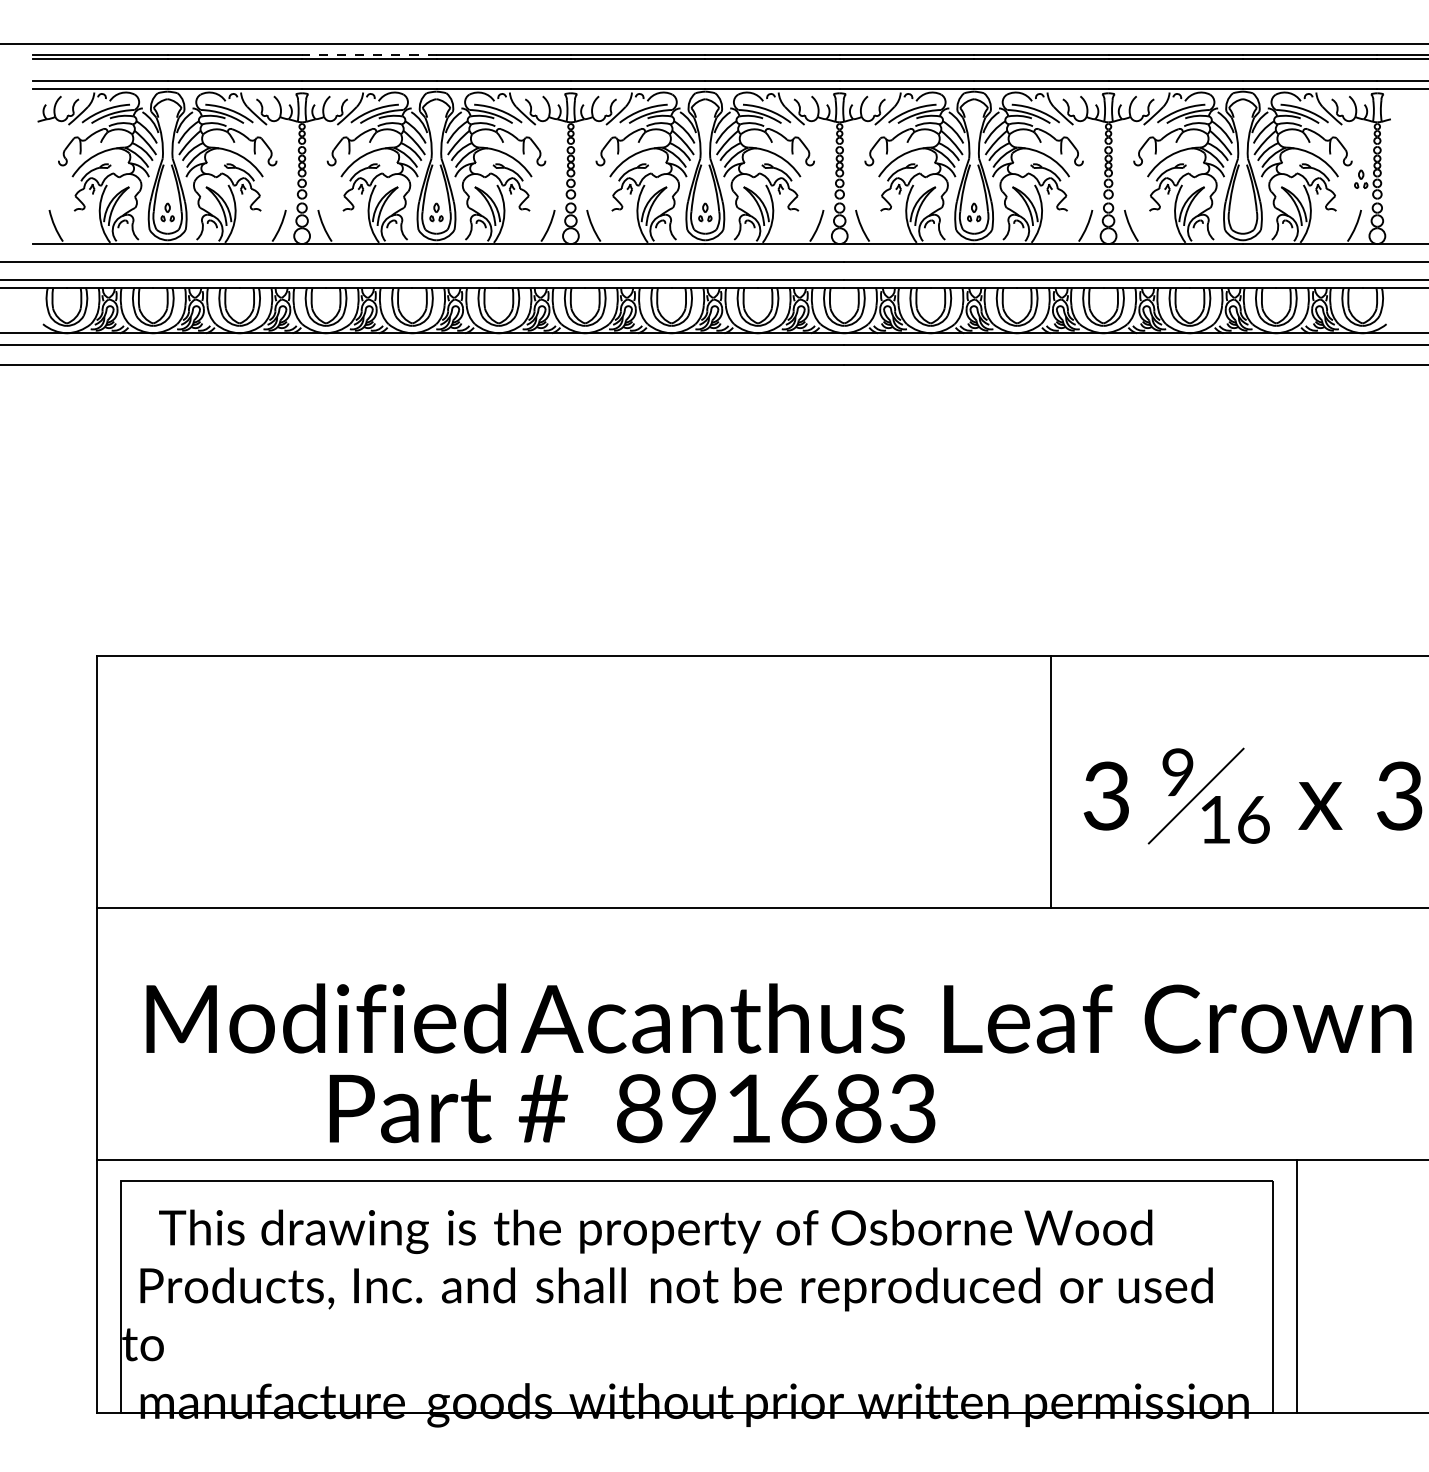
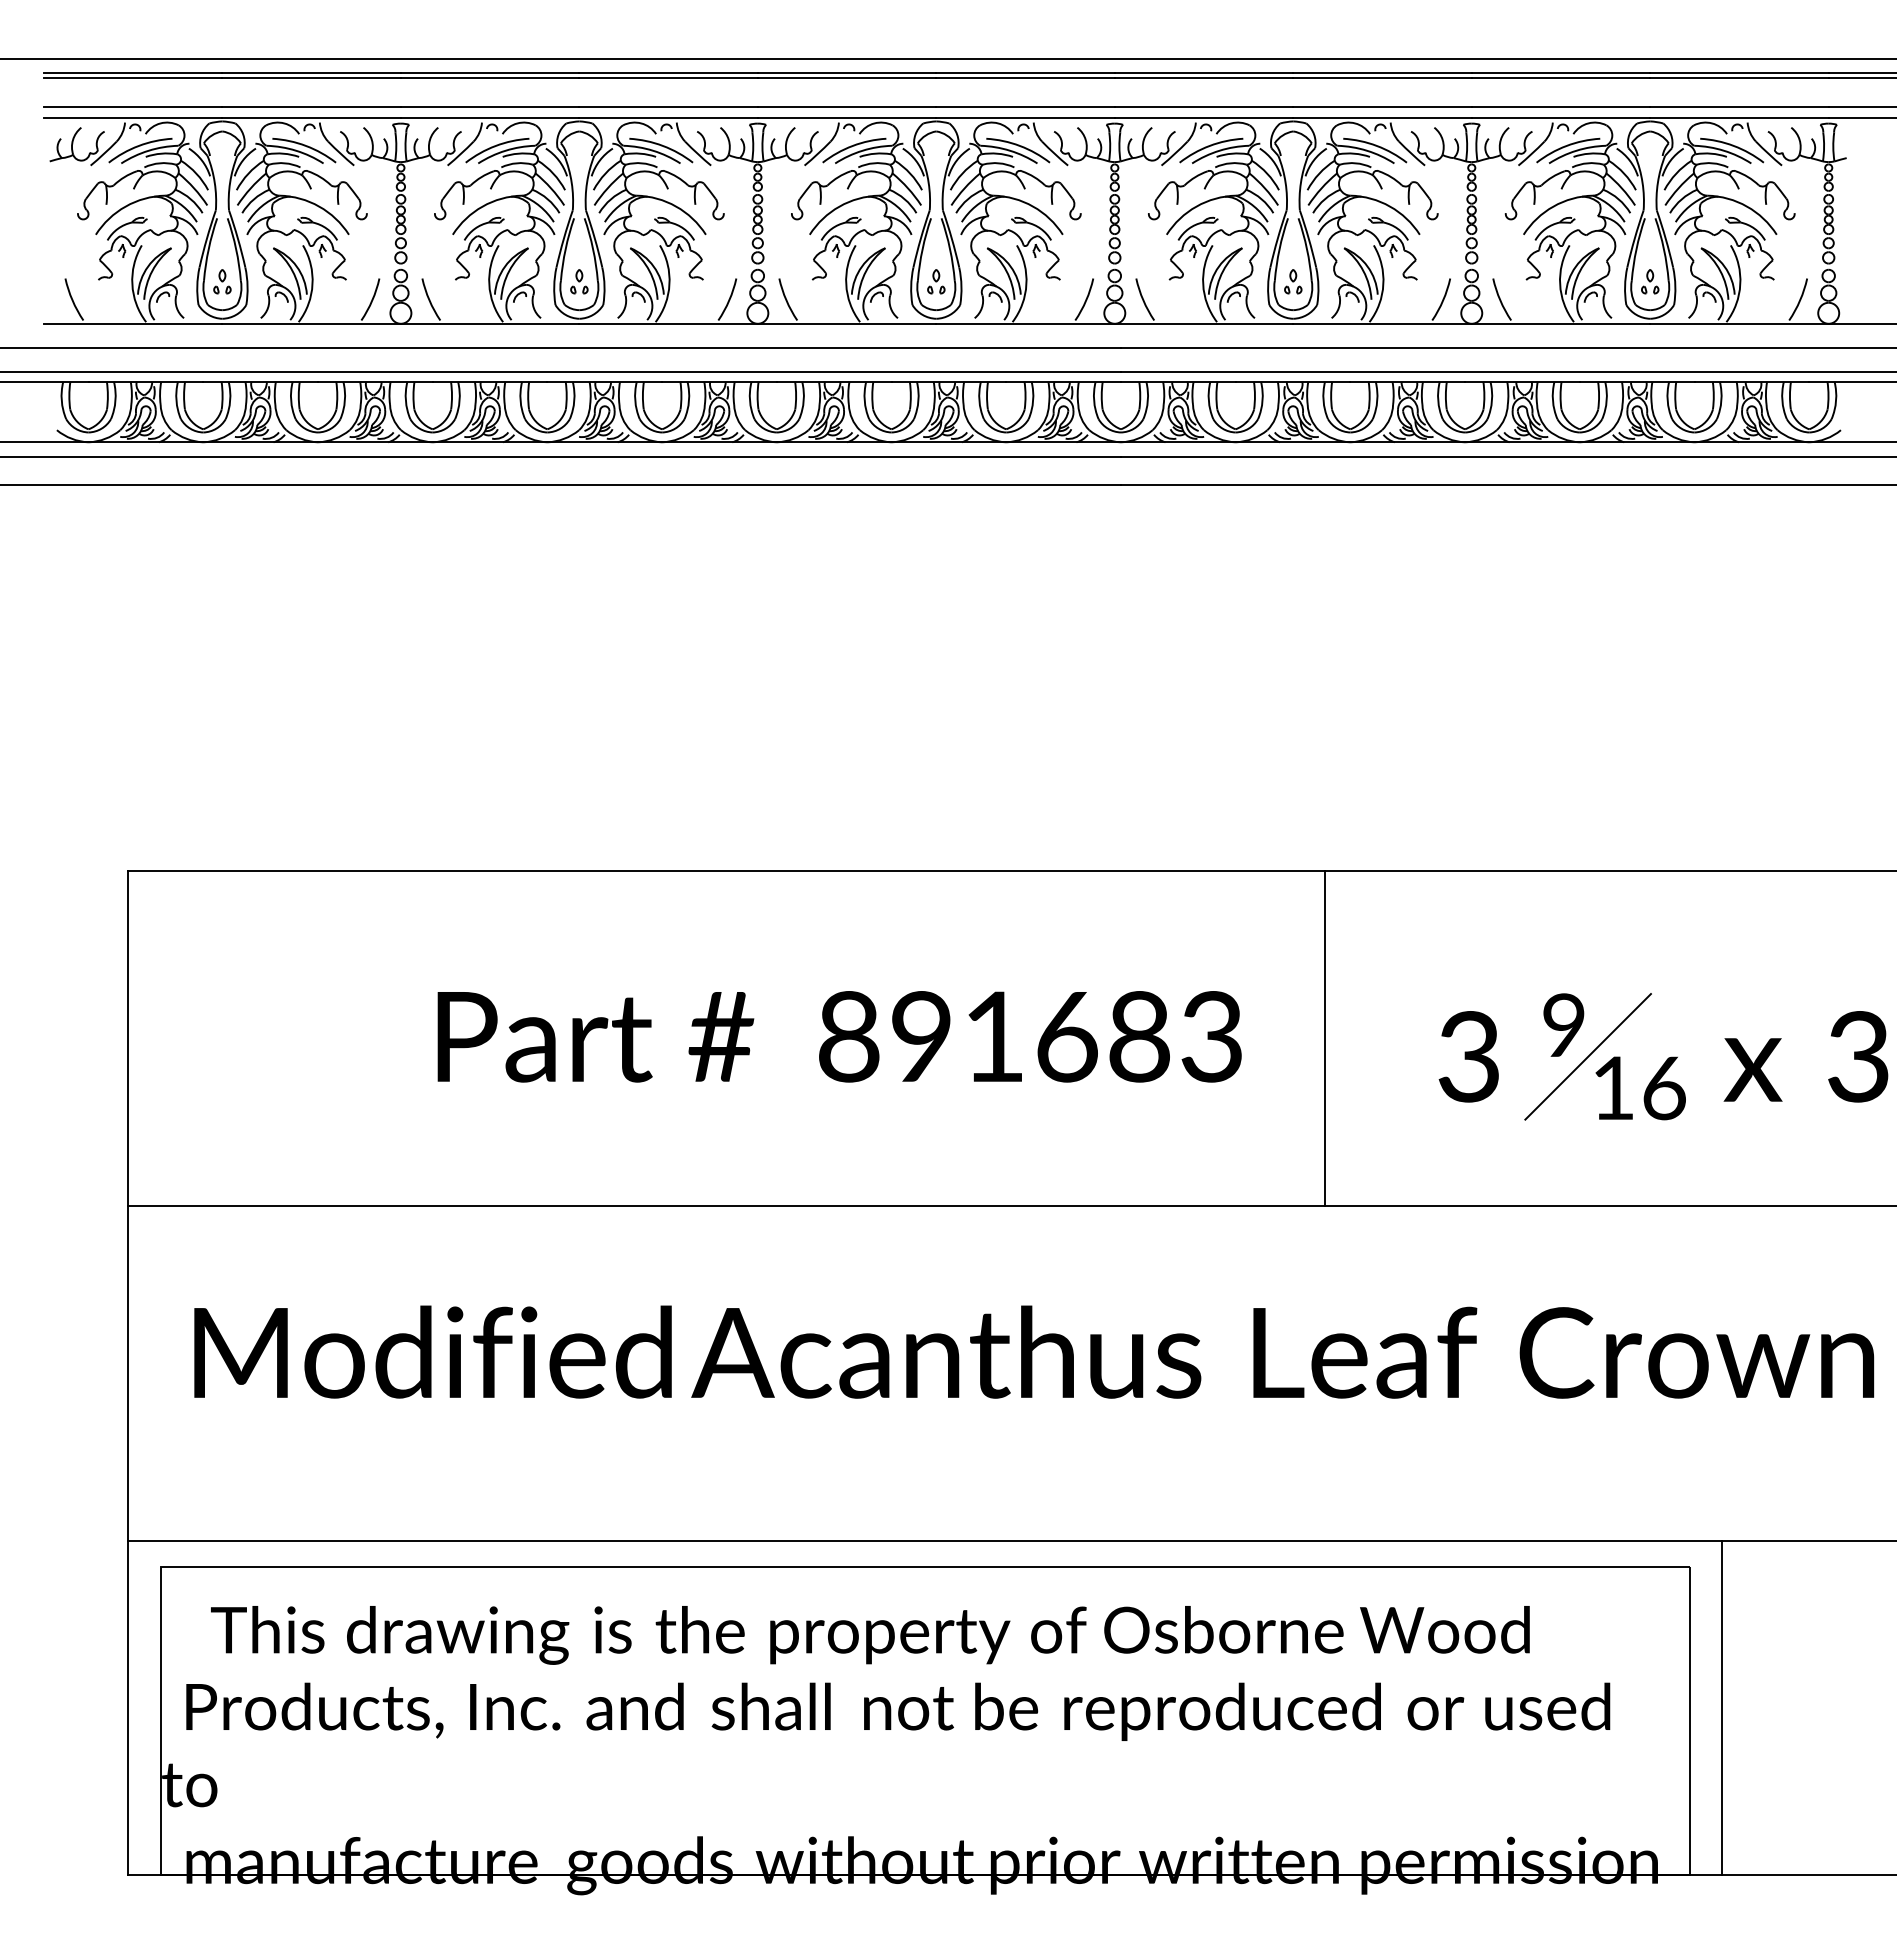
line: (368, 54) -> (489, 72), dashed -> solid
part: (1361, 179) -> (1650, 281), moved
line: (1050, 781) -> (1324, 1037), moved
text: (632, 1108) -> (839, 1036), moved

